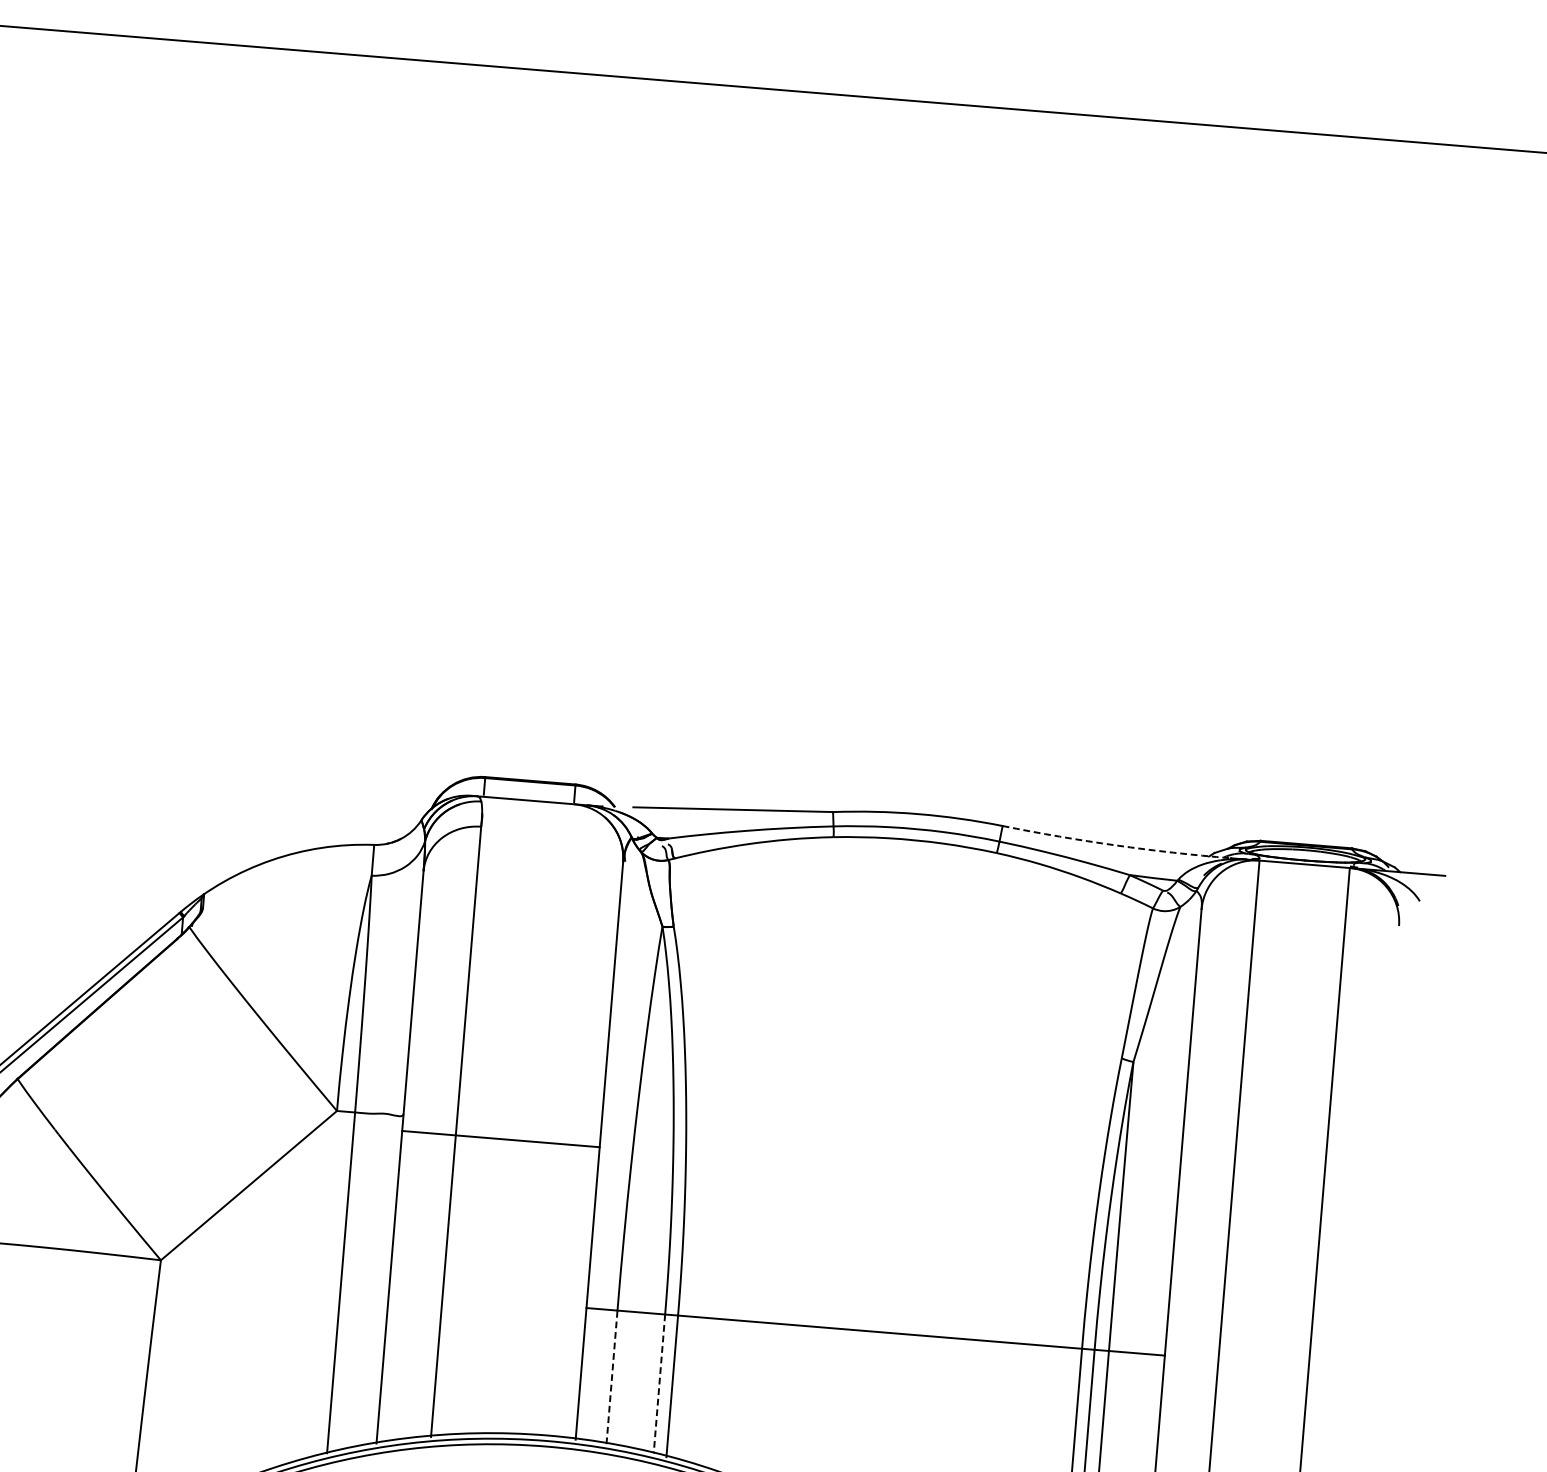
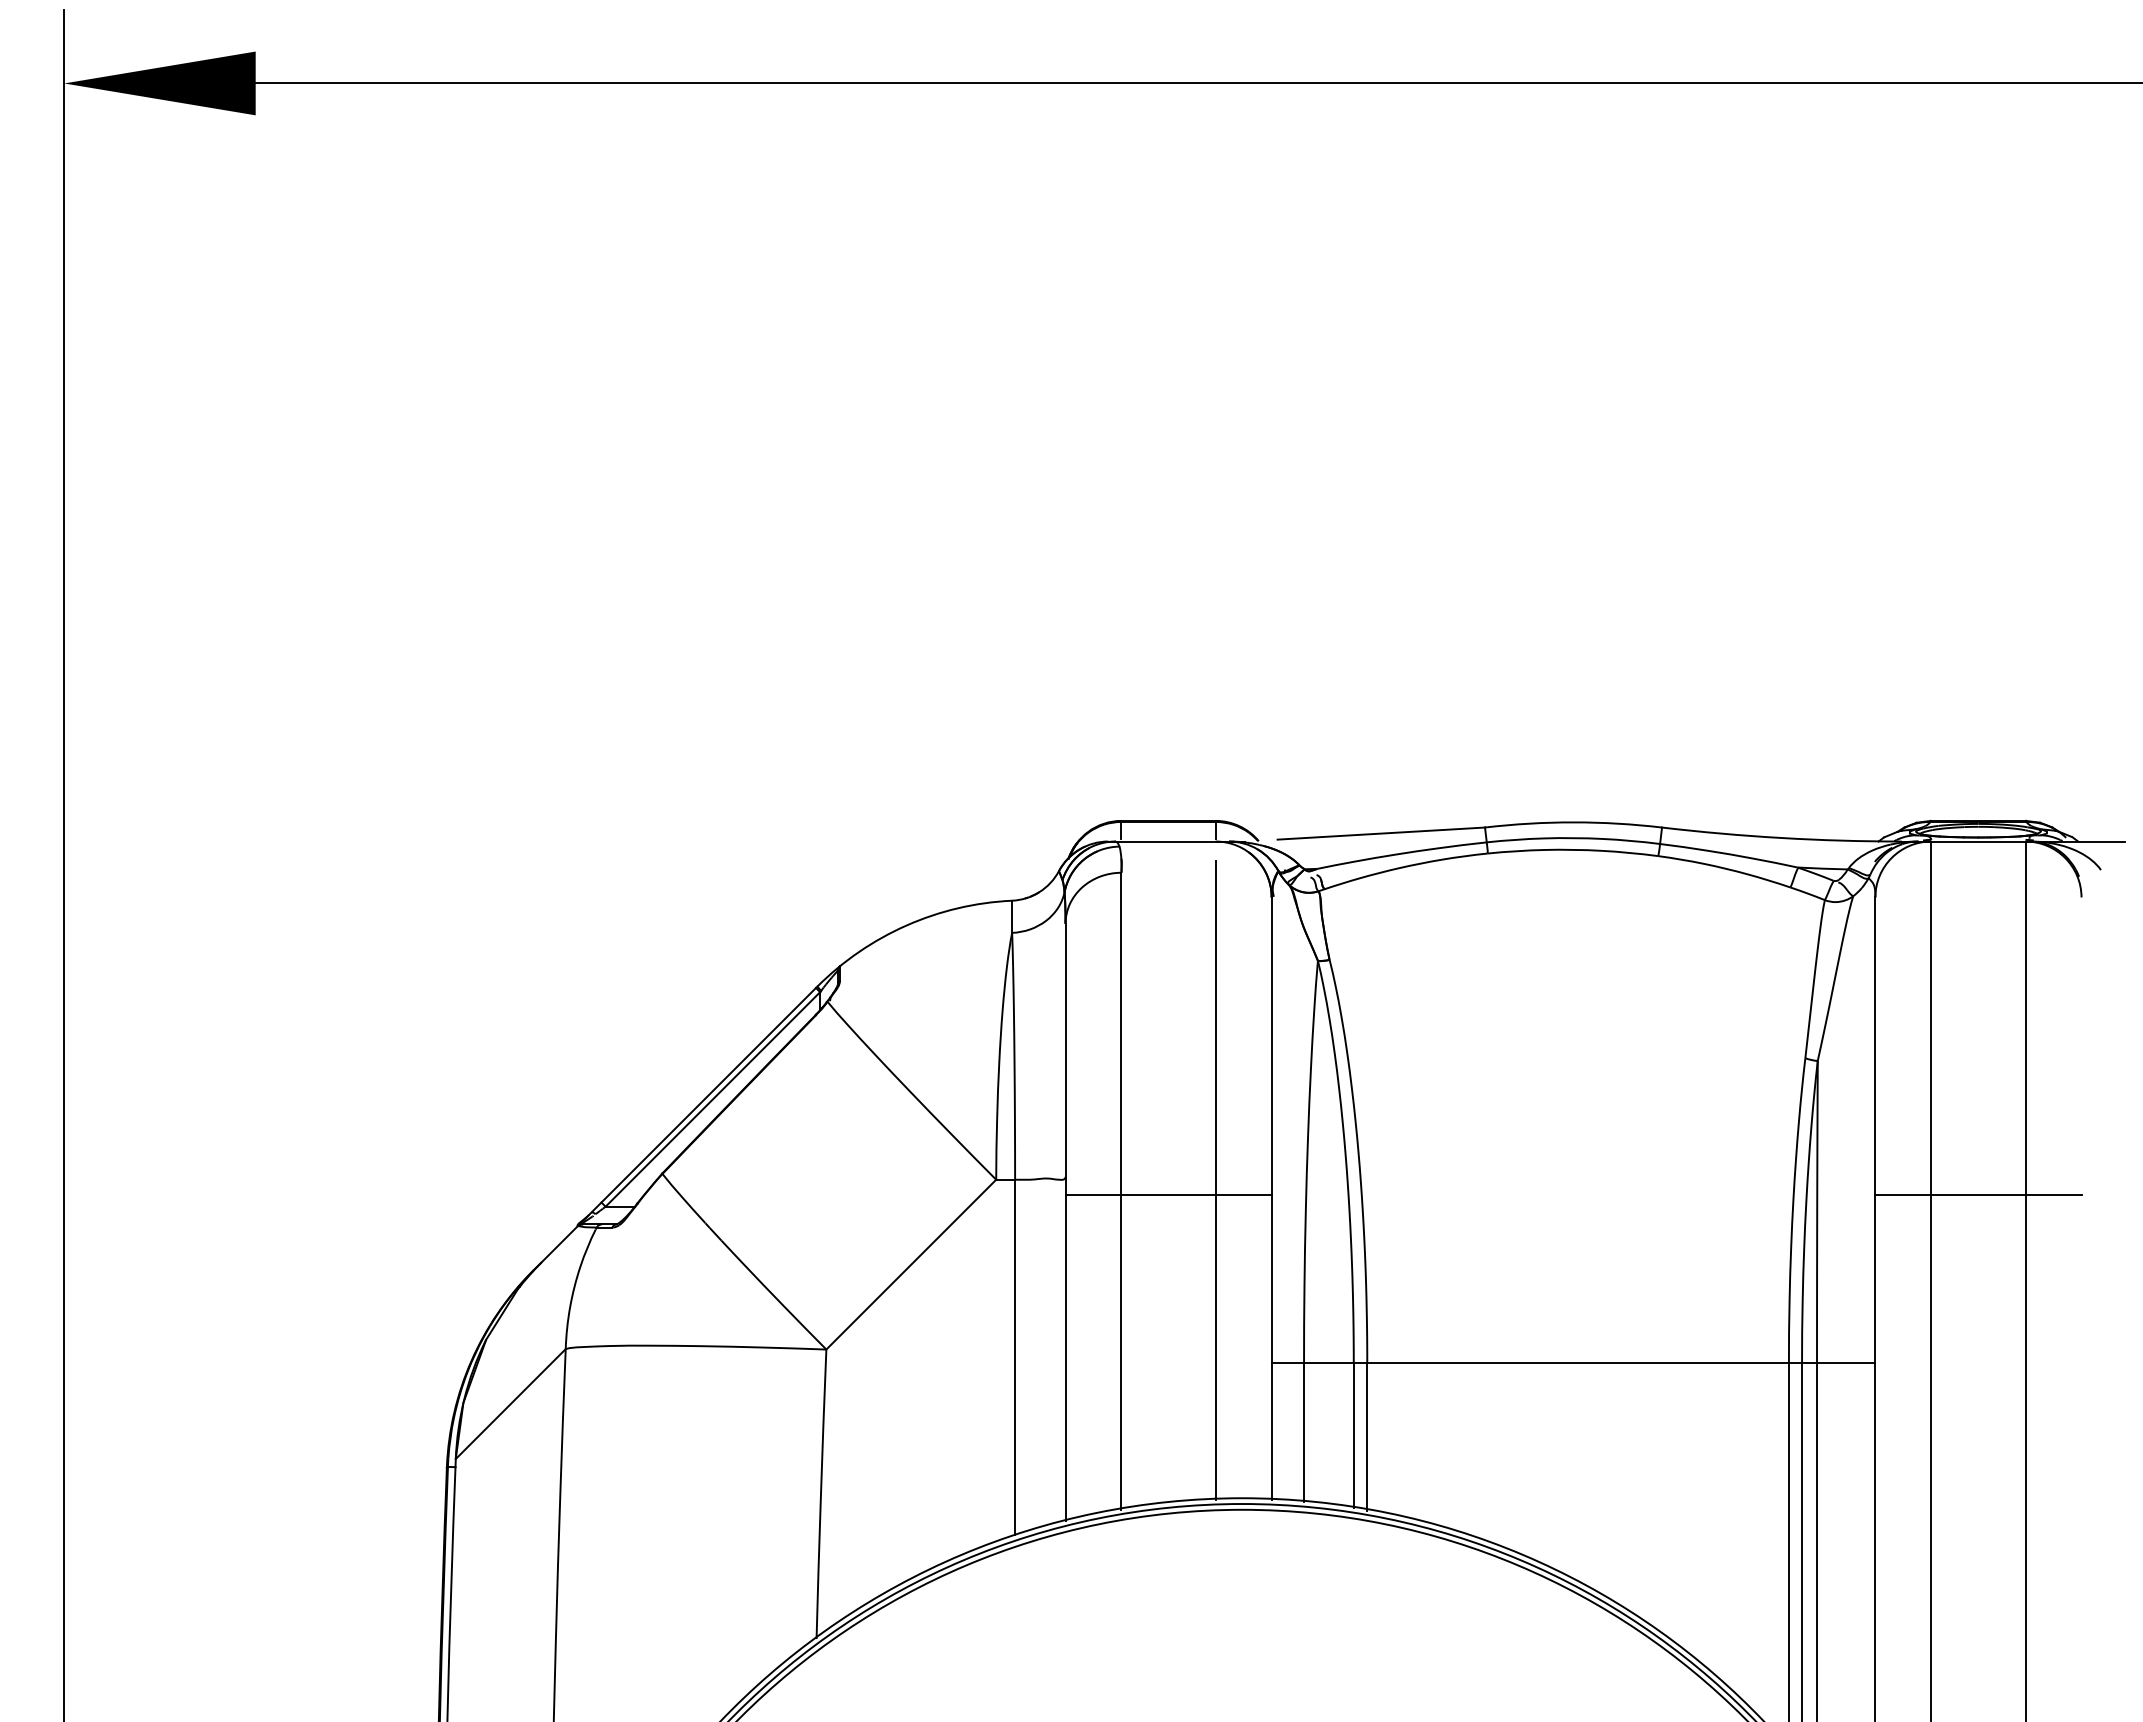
arc: (1116, 845) -> (1781, 838), dashed -> solid
line: (547, 1128) -> (1215, 1180), added
line: (1276, 1202) -> (1978, 1194), added
line: (612, 1377) -> (1304, 1432), dashed -> solid
line: (659, 1384) -> (1353, 1435), dashed -> solid

